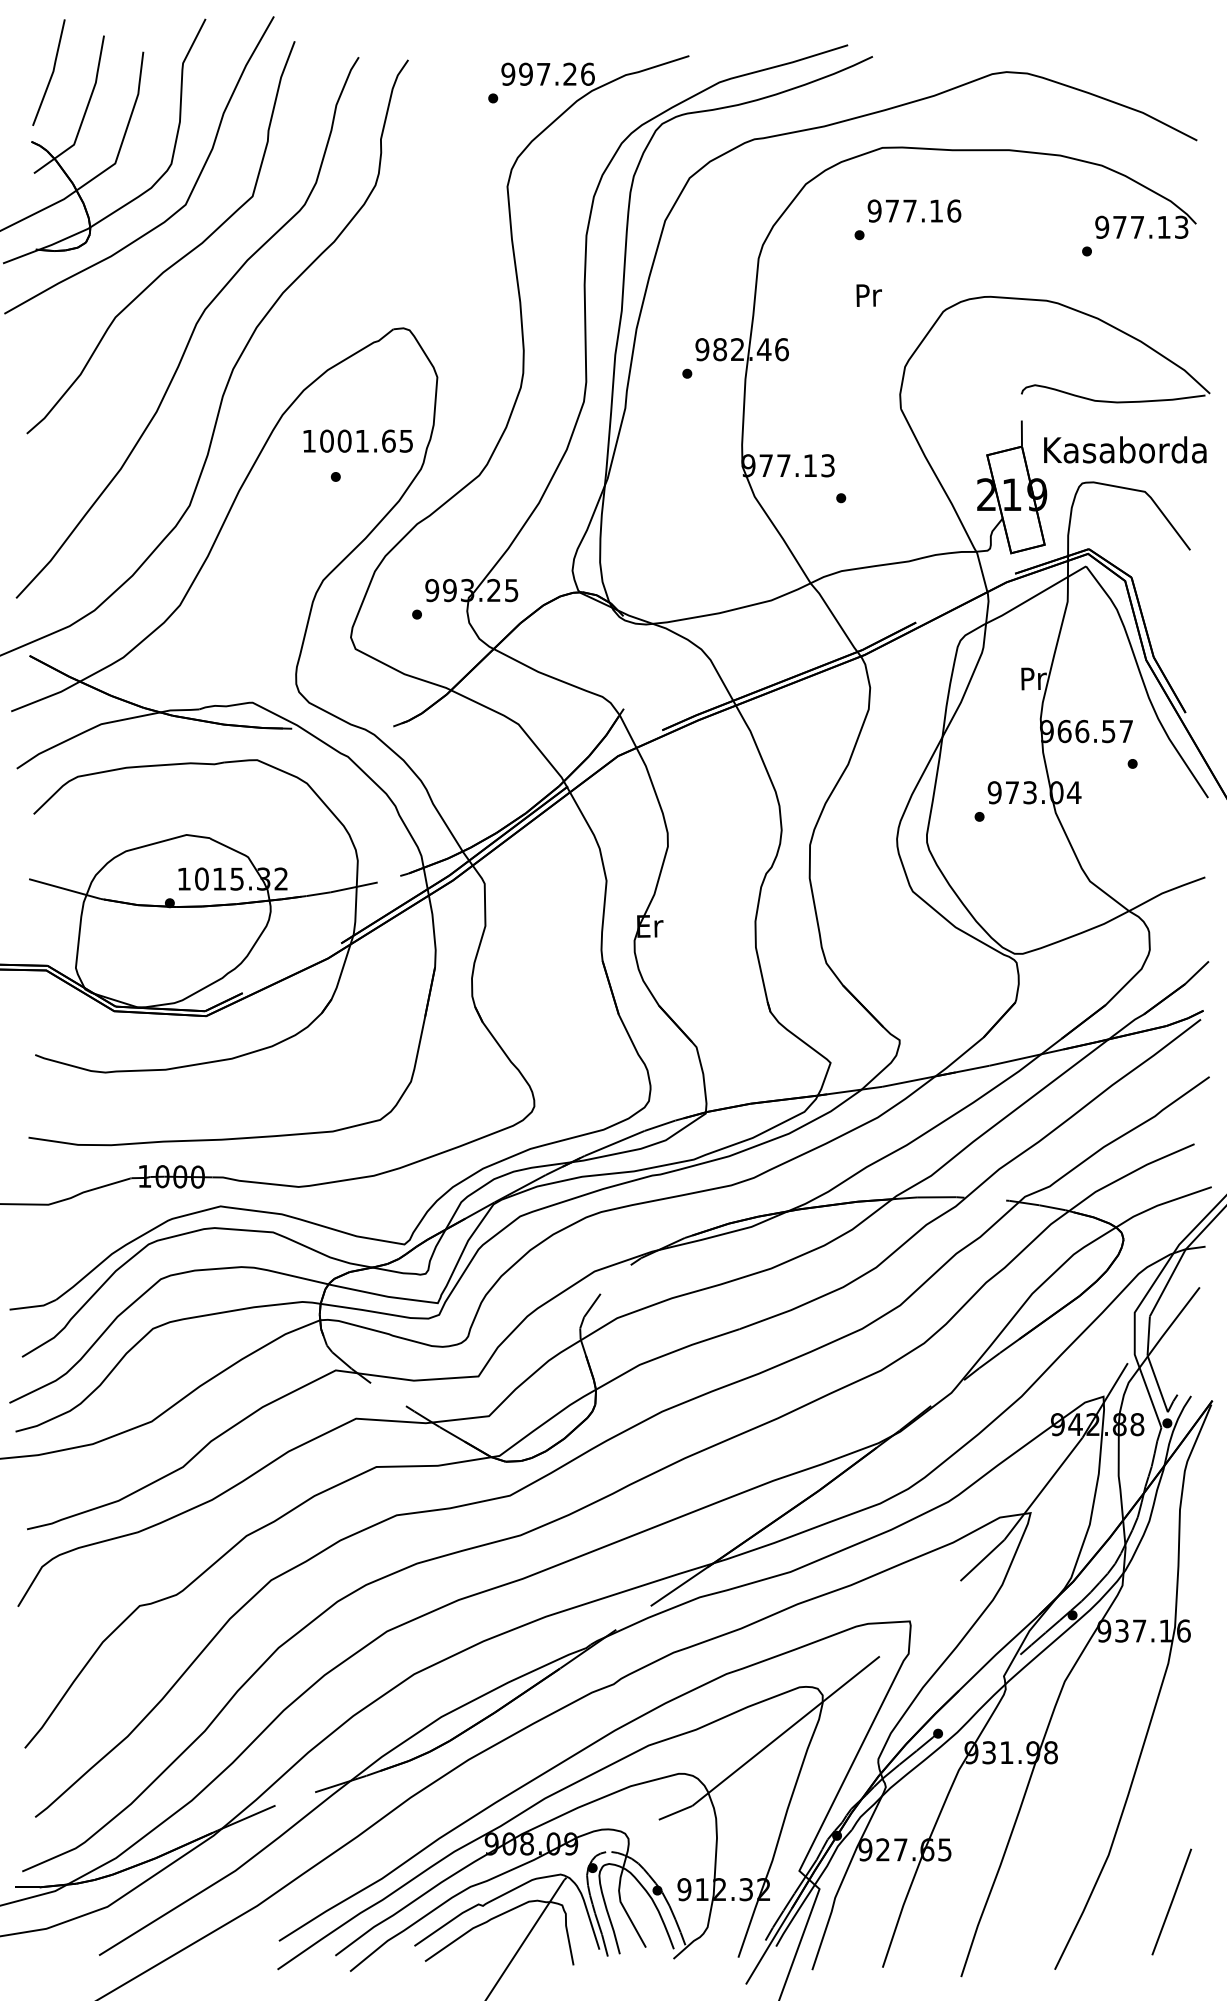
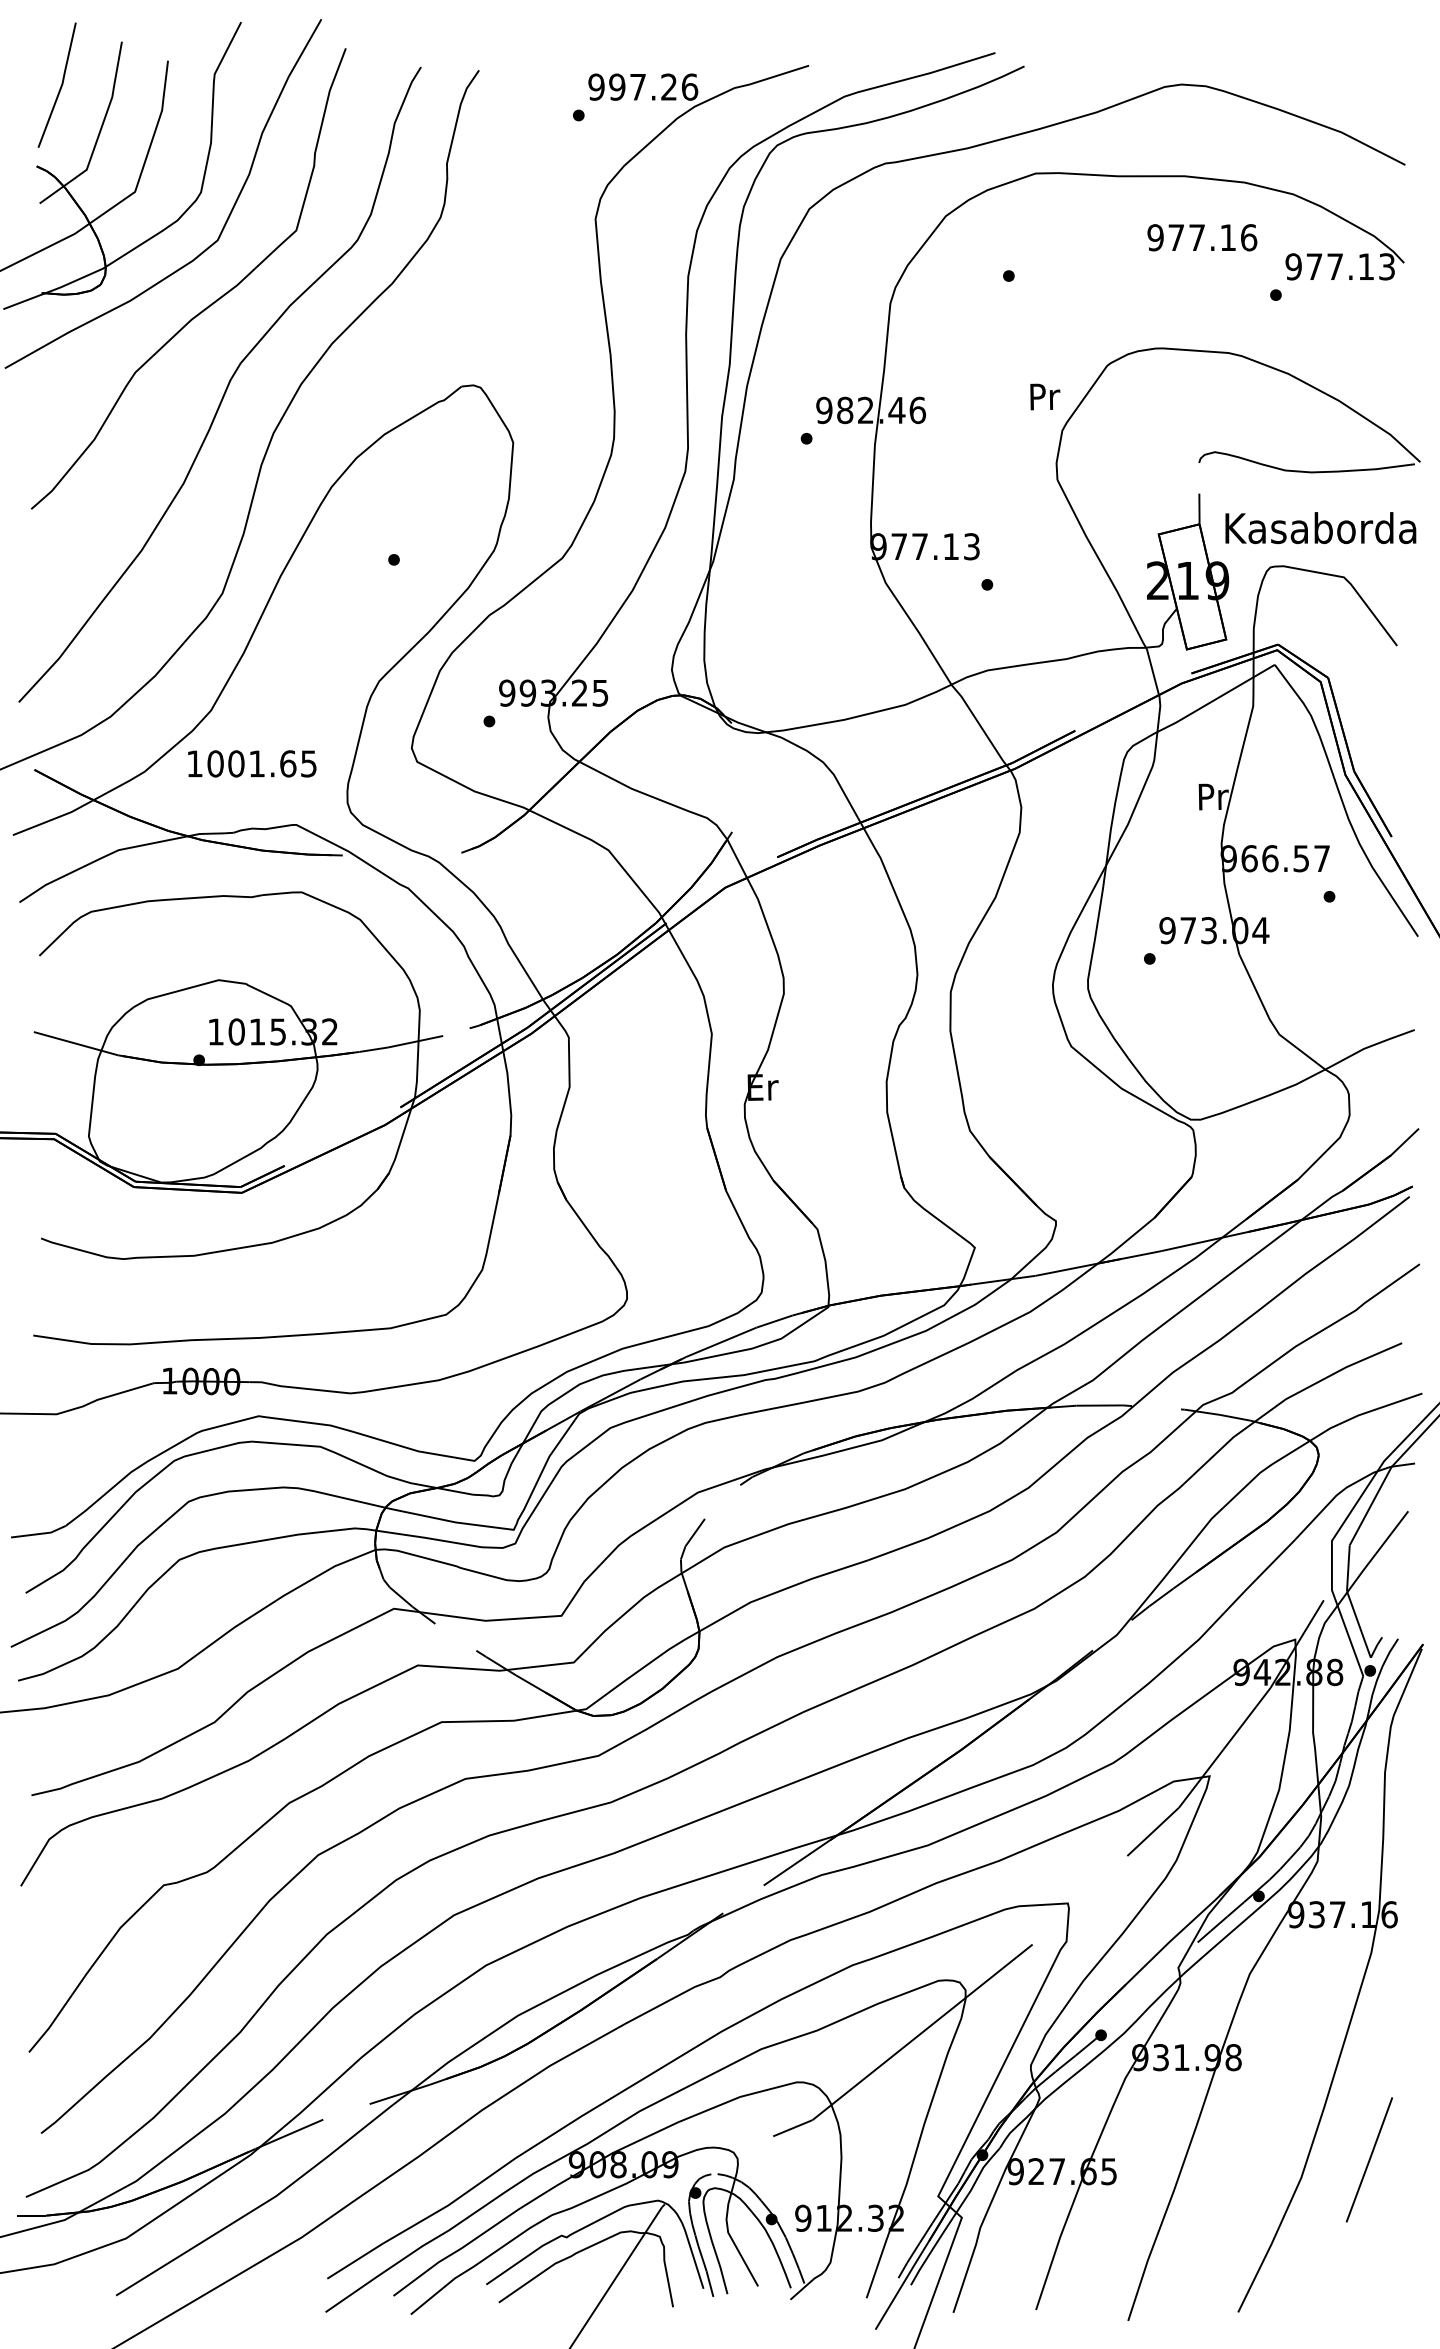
text: (914, 210) -> (1202, 237), moved
text: (869, 295) -> (1045, 396), moved
text: (358, 440) -> (252, 763), moved
line: (1171, 1901) -> (1368, 2159), moved

